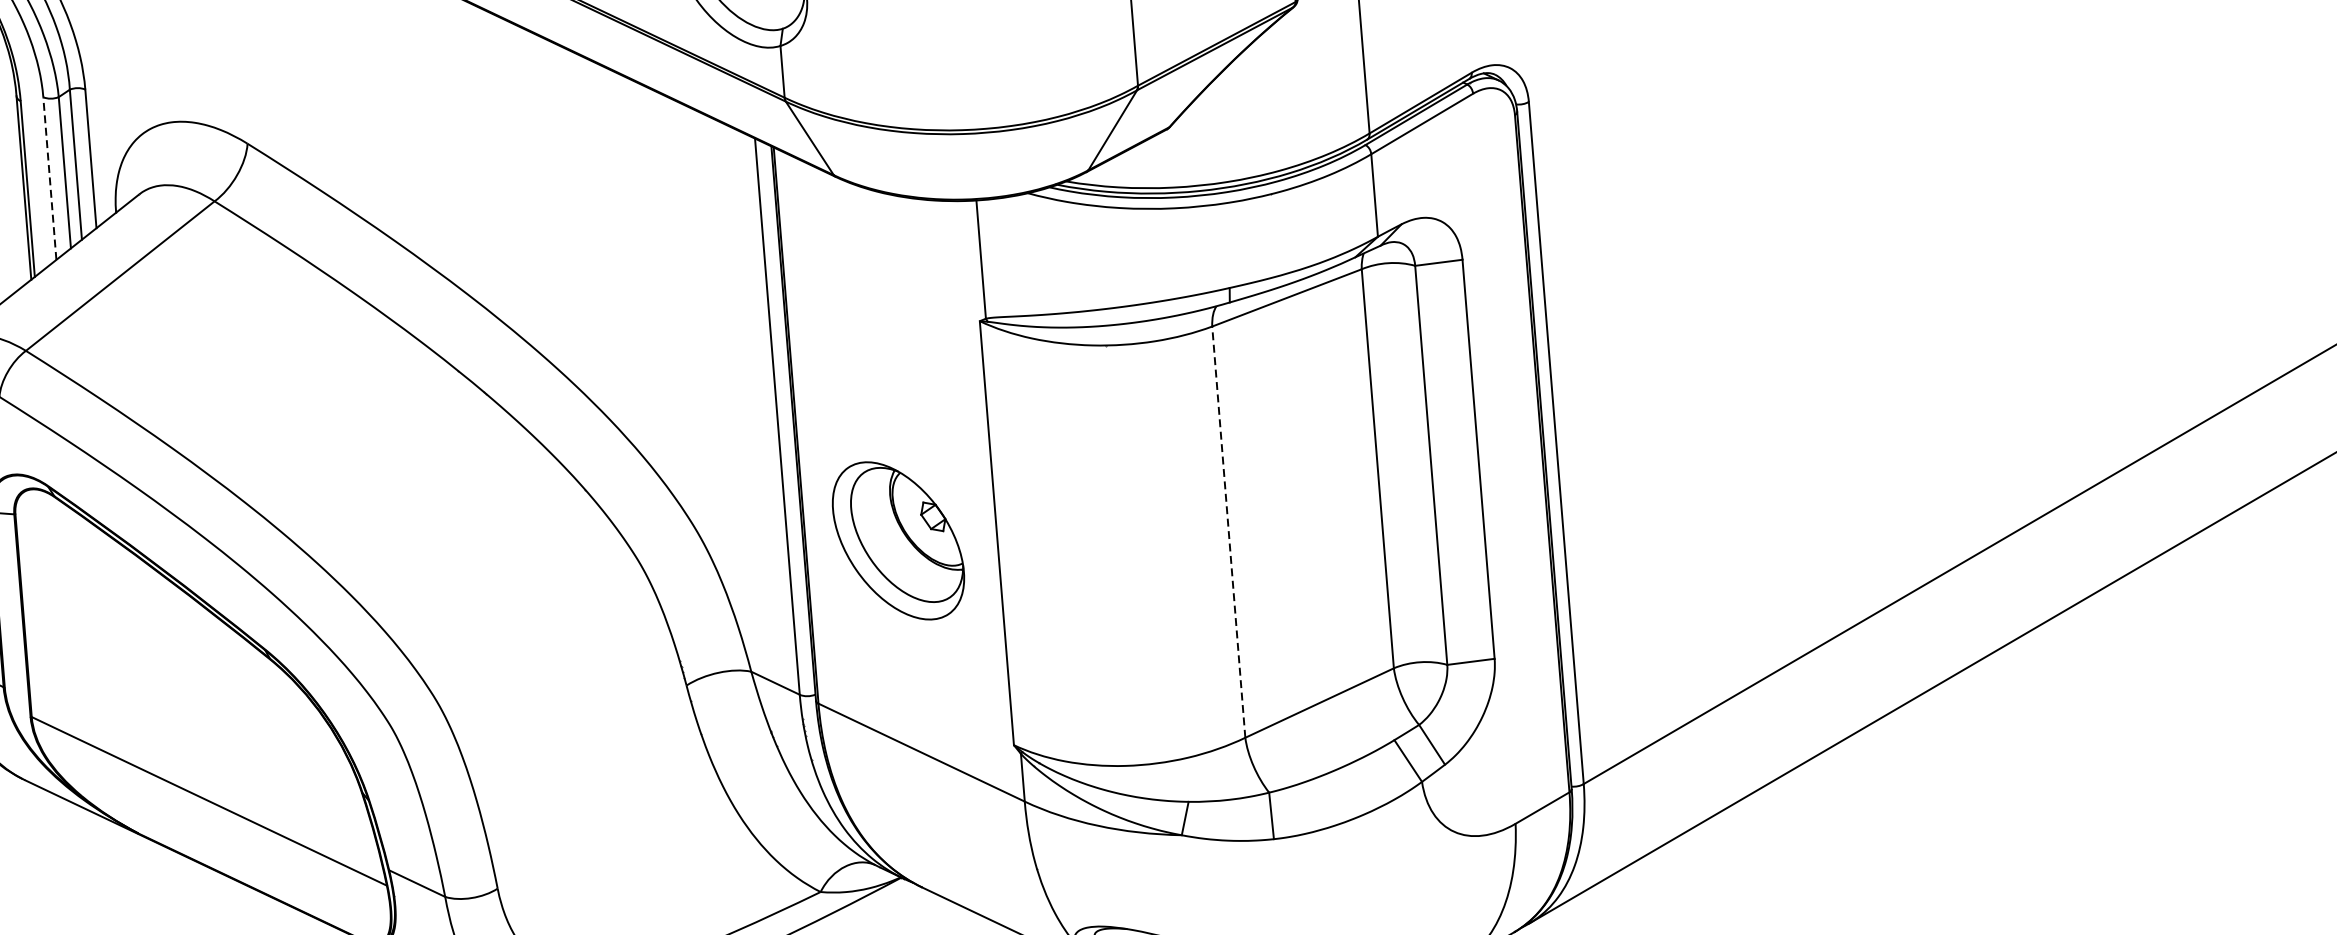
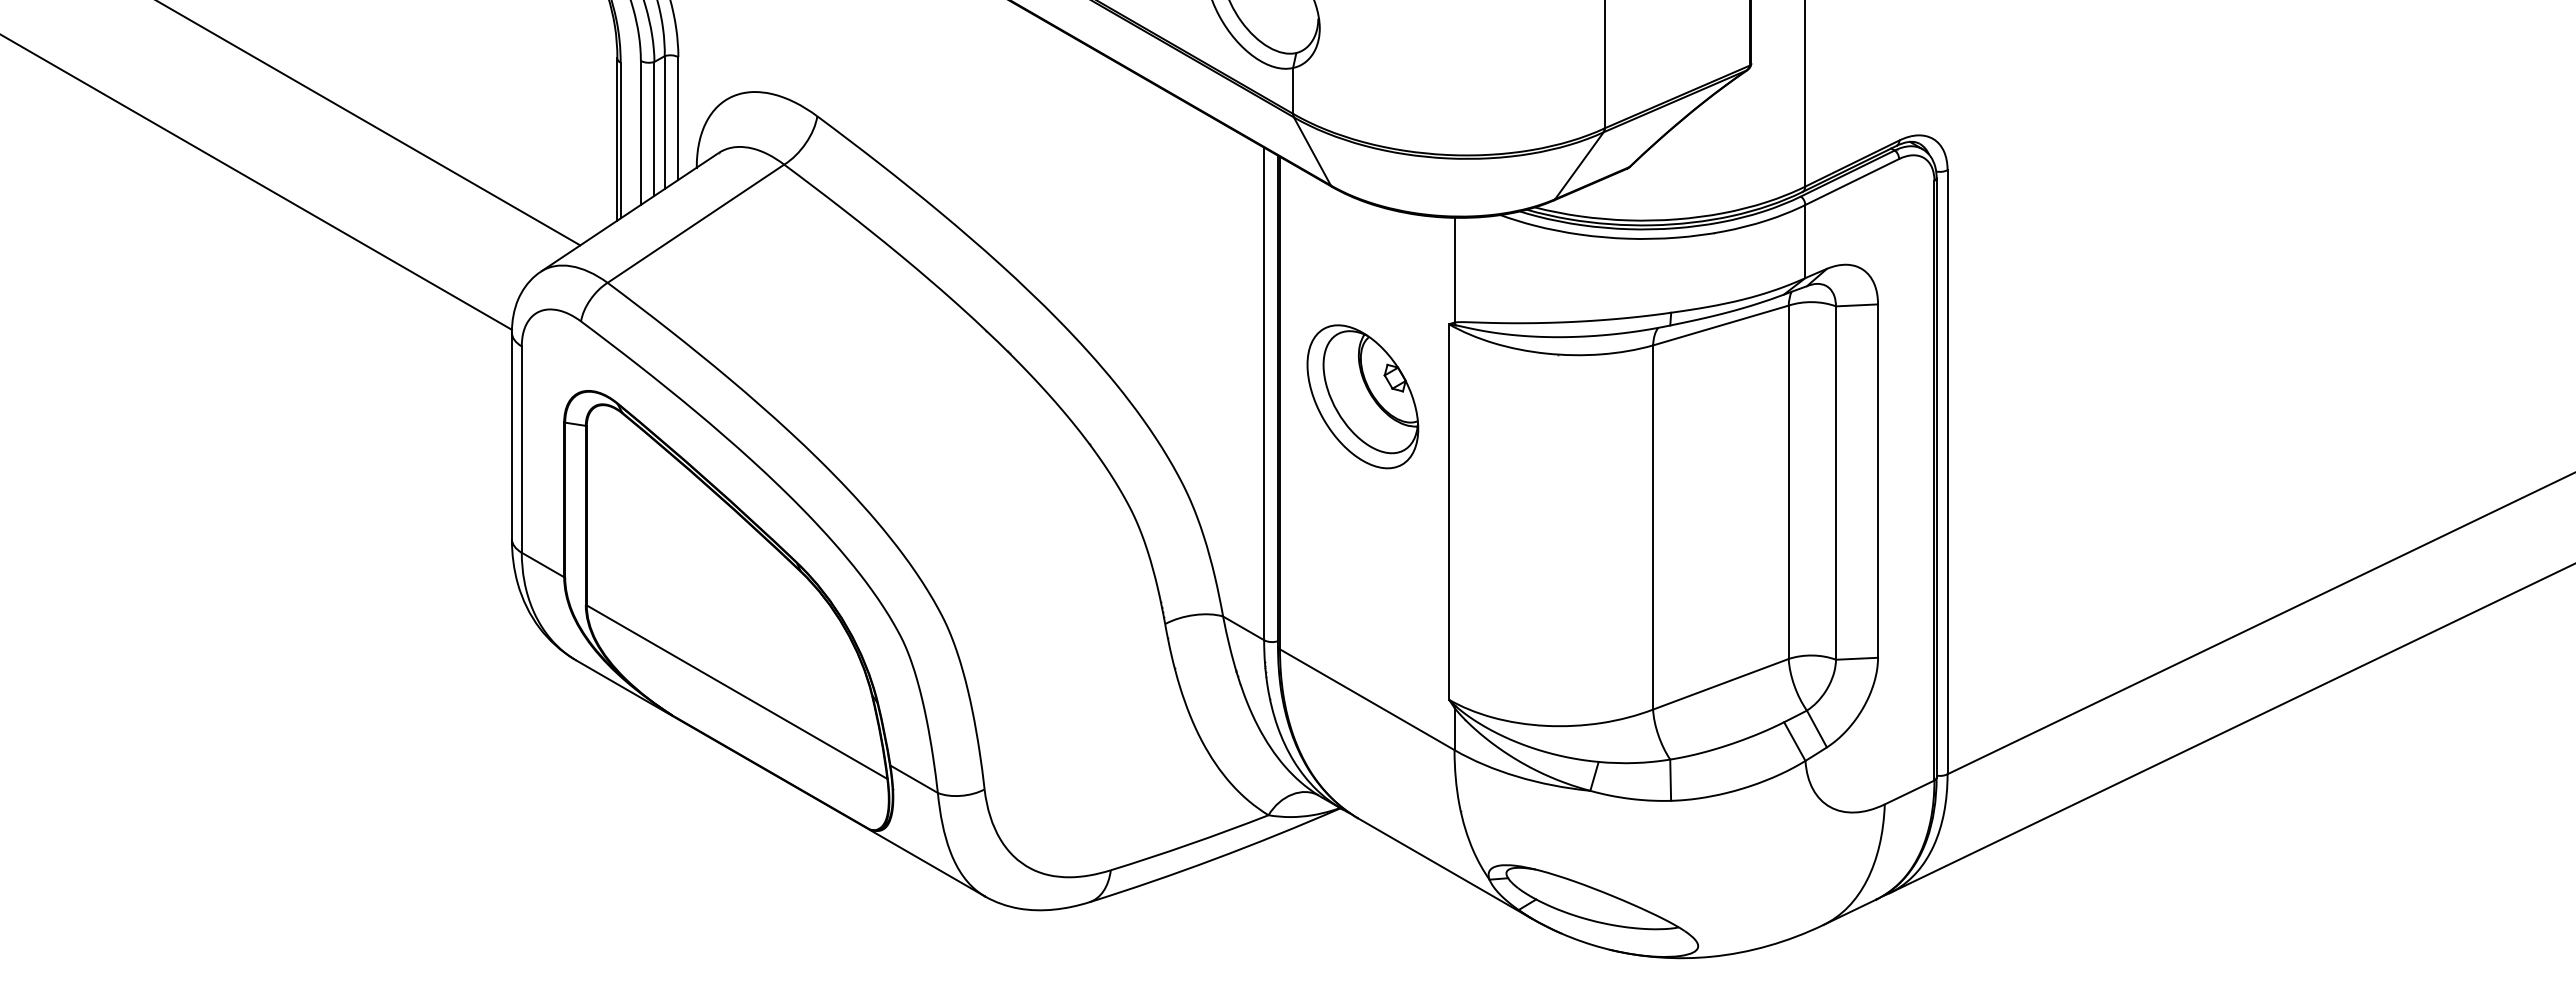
line: (49, 178) -> (640, 132), dashed -> solid
line: (1229, 532) -> (1653, 527), dashed -> solid
part: (898, 540) -> (1362, 396), moved

